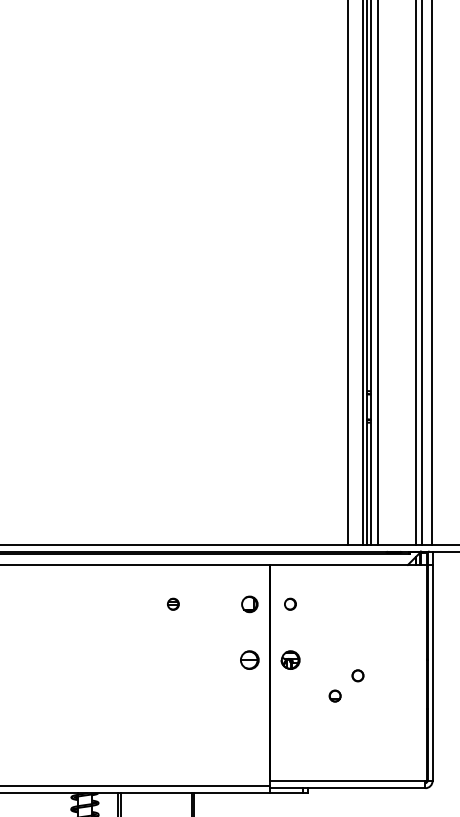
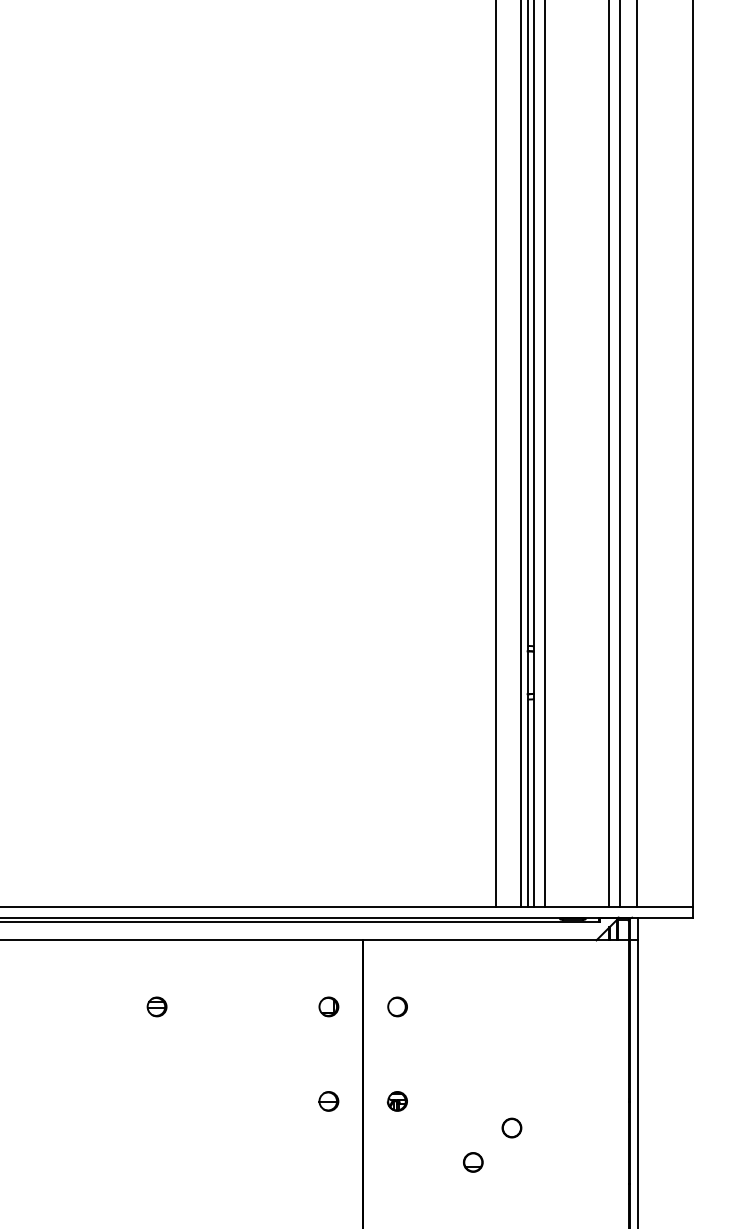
part: (173, 603) -> (157, 1005), moved
part: (249, 603) -> (328, 1005), size x0.71
part: (249, 659) -> (328, 1100), size x0.62
part: (289, 659) -> (395, 1100), size x0.62

